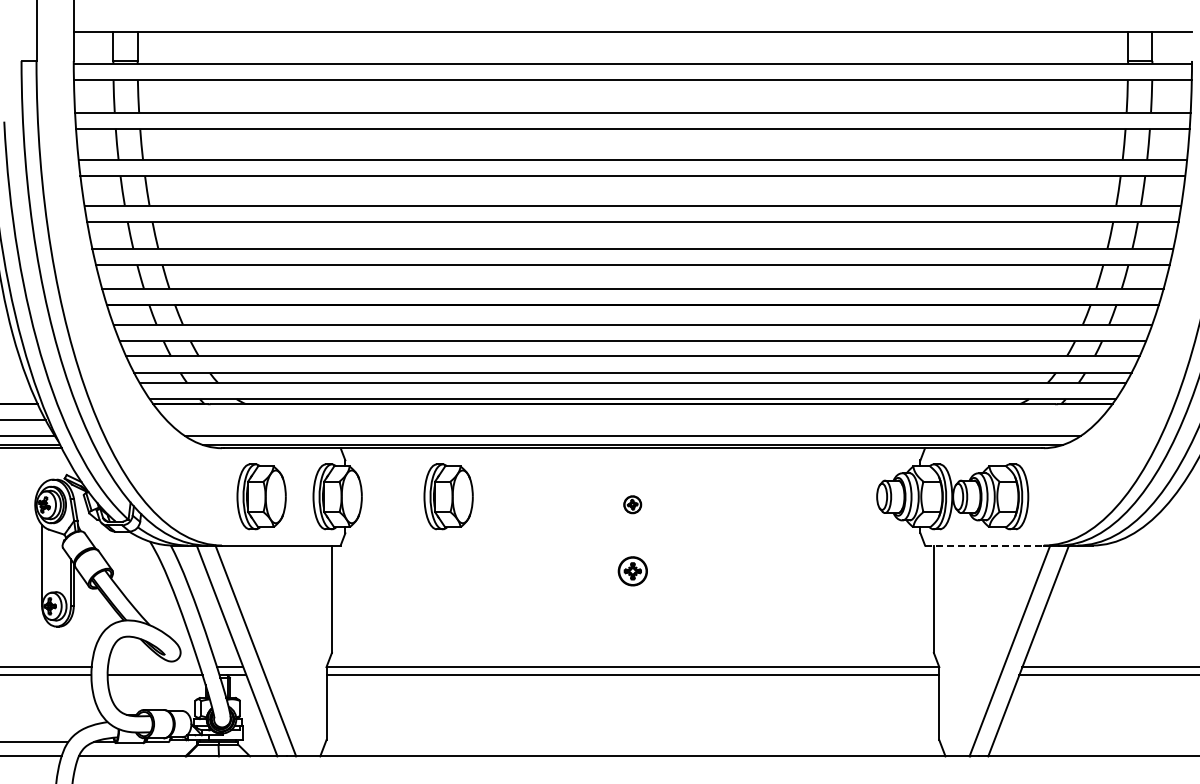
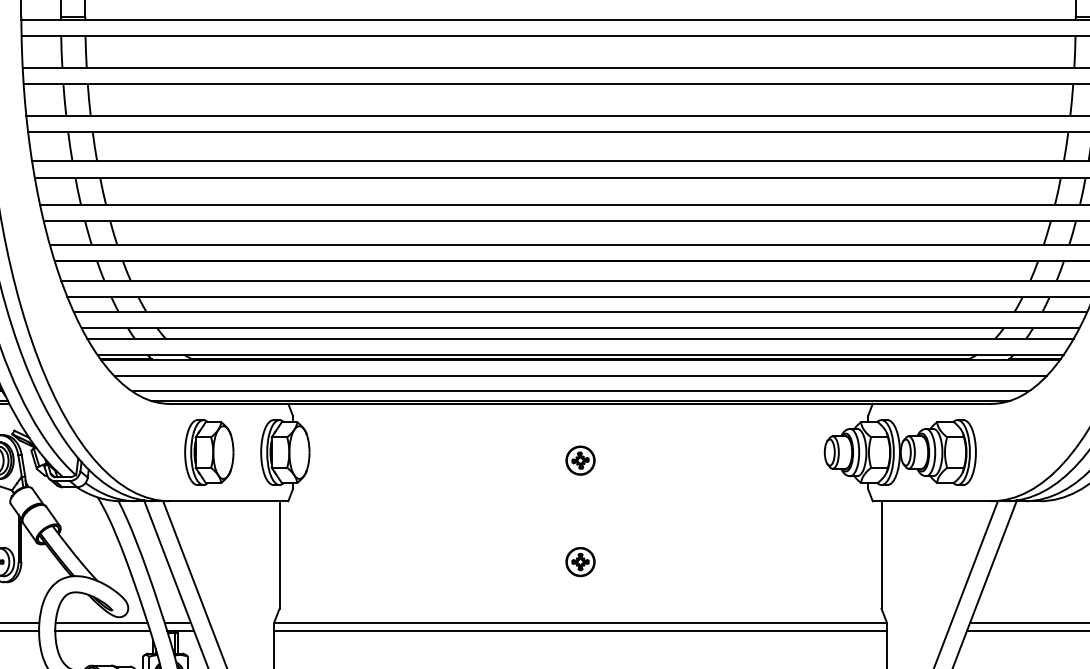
line: (632, 420) -> (580, 376), added
part: (448, 496) -> (396, 452), removed
part: (632, 504) -> (580, 460), size x1.67
line: (984, 545) -> (932, 501), dashed -> solid
part: (632, 571) -> (580, 562), moved
line: (153, 667) -> (101, 623), added

